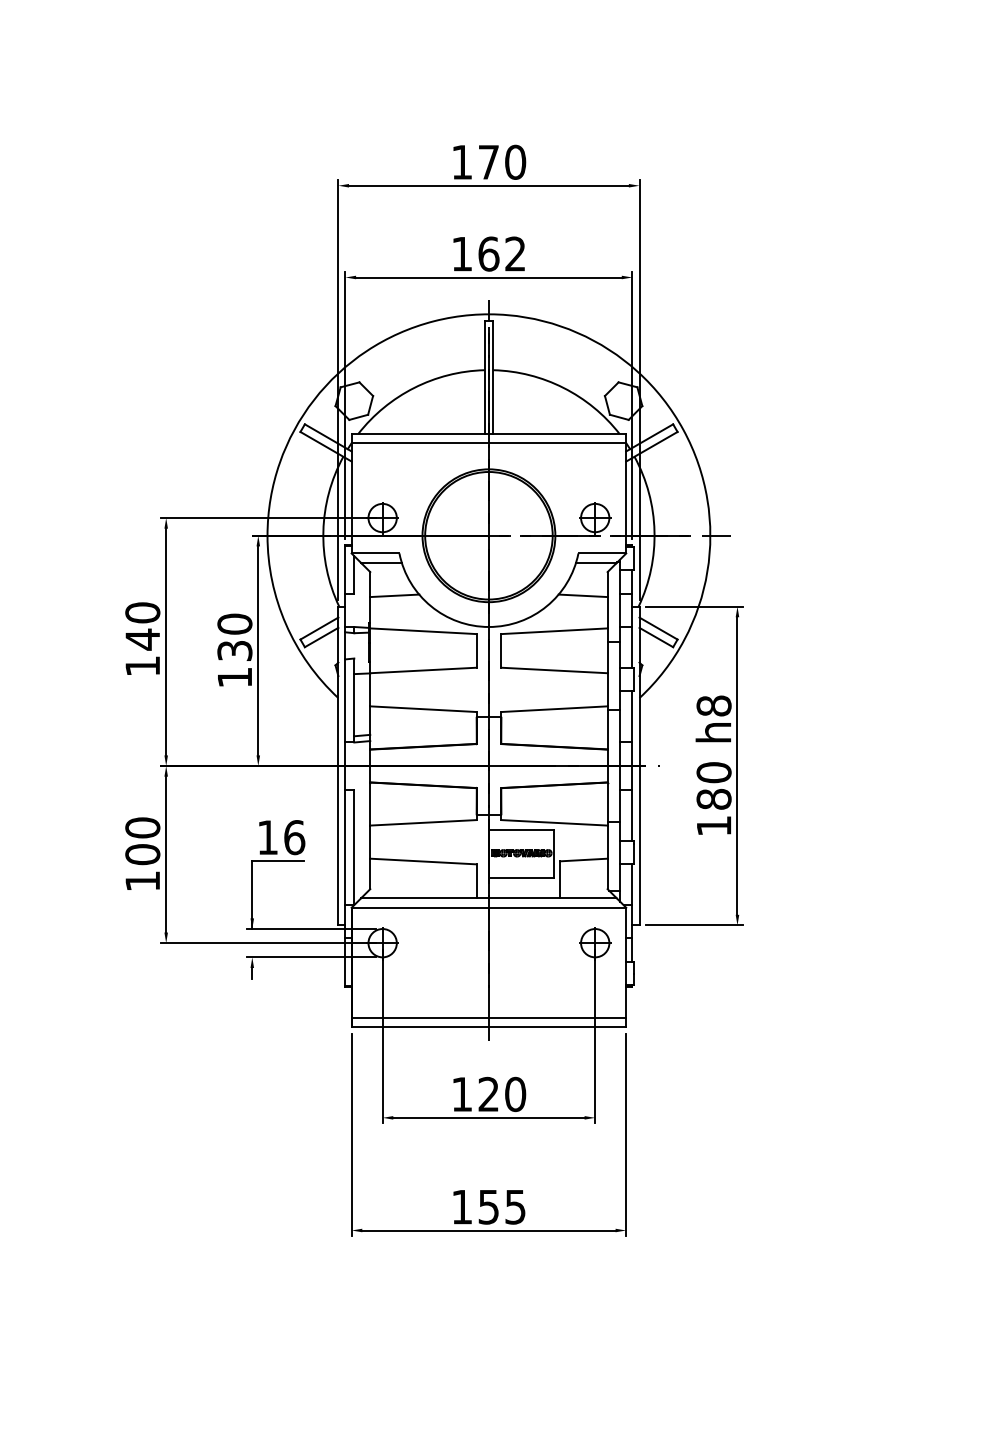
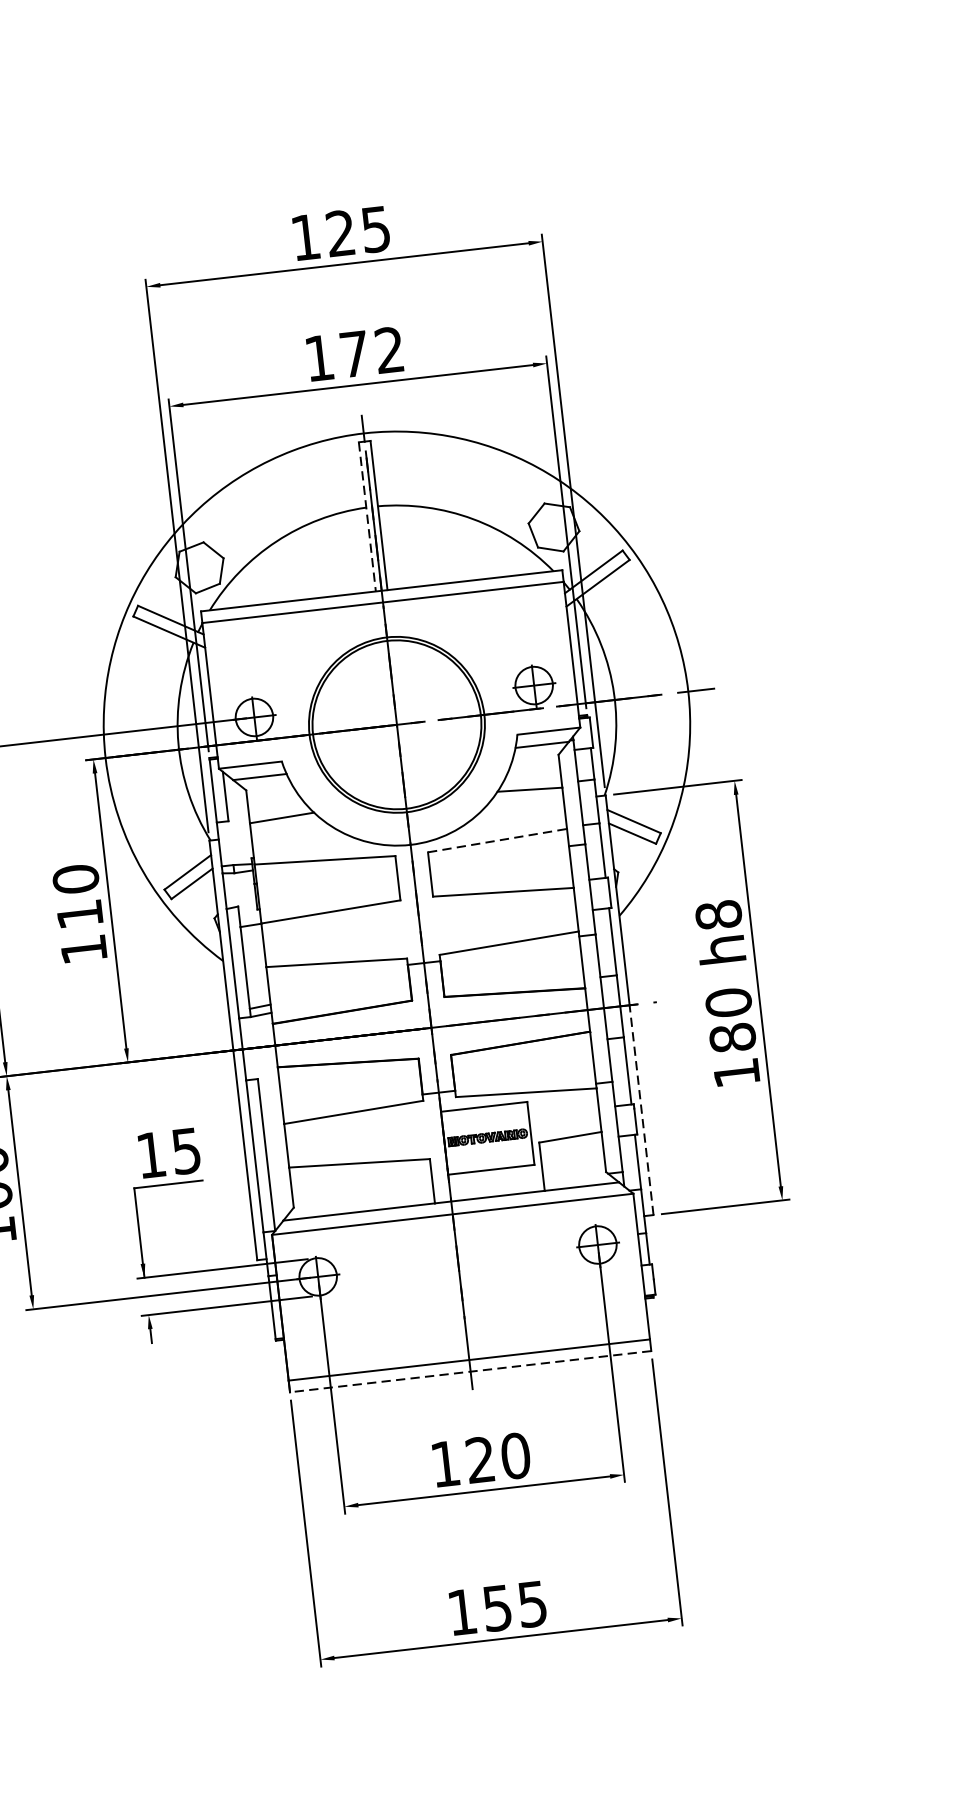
text: (502, 161) -> (358, 230), 170 -> 125
text: (488, 253) -> (354, 353), 162 -> 172
line: (484, 377) -> (367, 517), solid -> dashed
line: (554, 631) -> (497, 840), solid -> dashed
text: (234, 650) -> (79, 913), 130 -> 110
text: (294, 837) -> (186, 1151), 16 -> 15
line: (639, 845) -> (641, 1109), solid -> dashed
line: (488, 1027) -> (470, 1371), solid -> dashed

